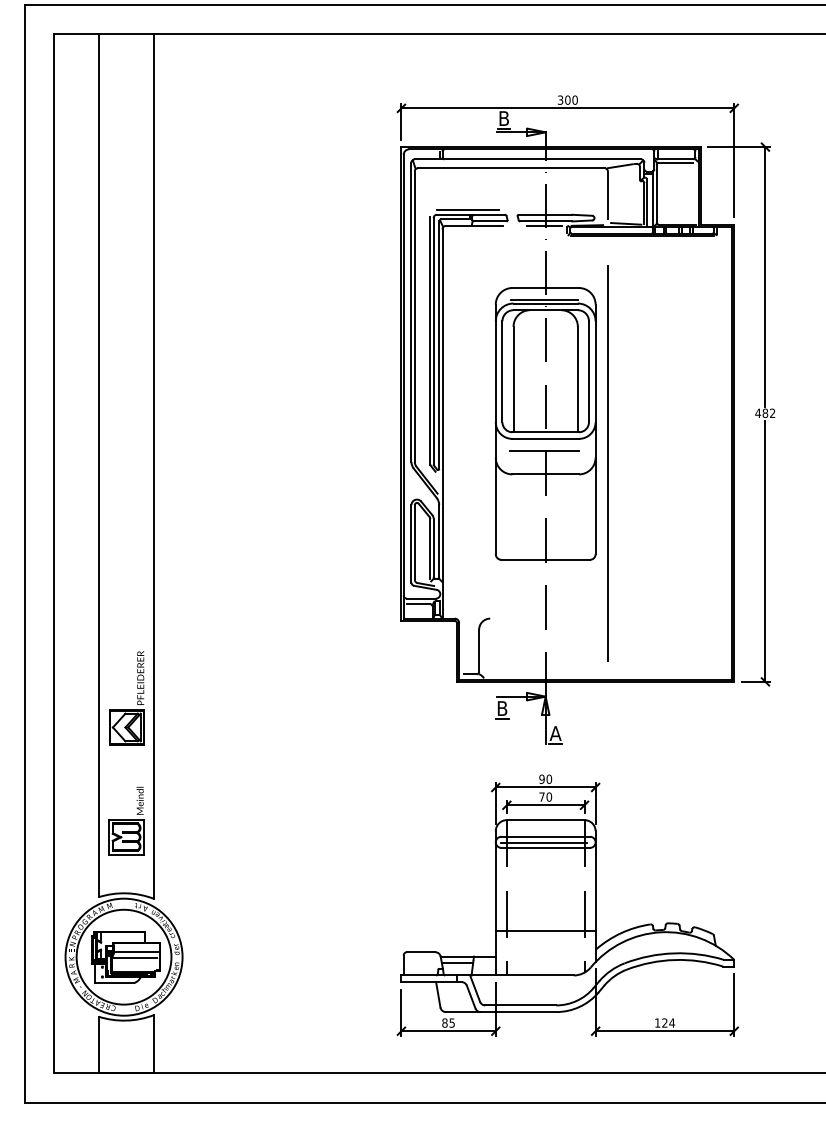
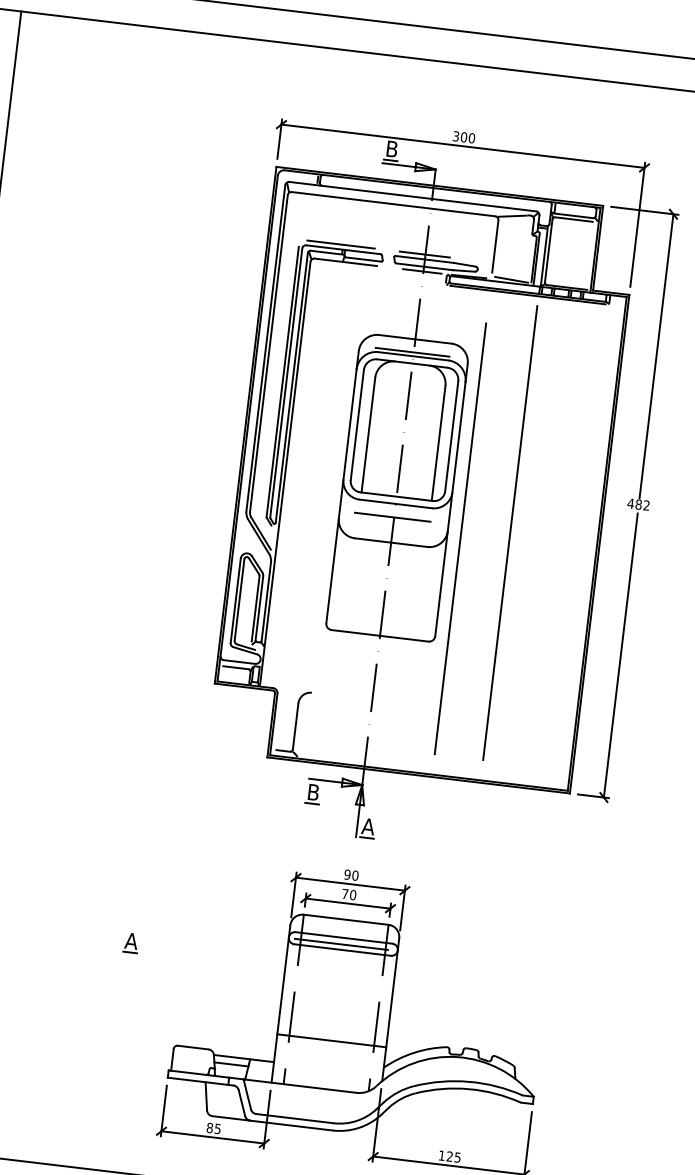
line: (545, 210) -> (425, 254), added
line: (652, 452) -> (510, 532), added
part: (353, 864) -> (130, 943), added
text: (672, 1022) -> (458, 1156), 124 -> 125

